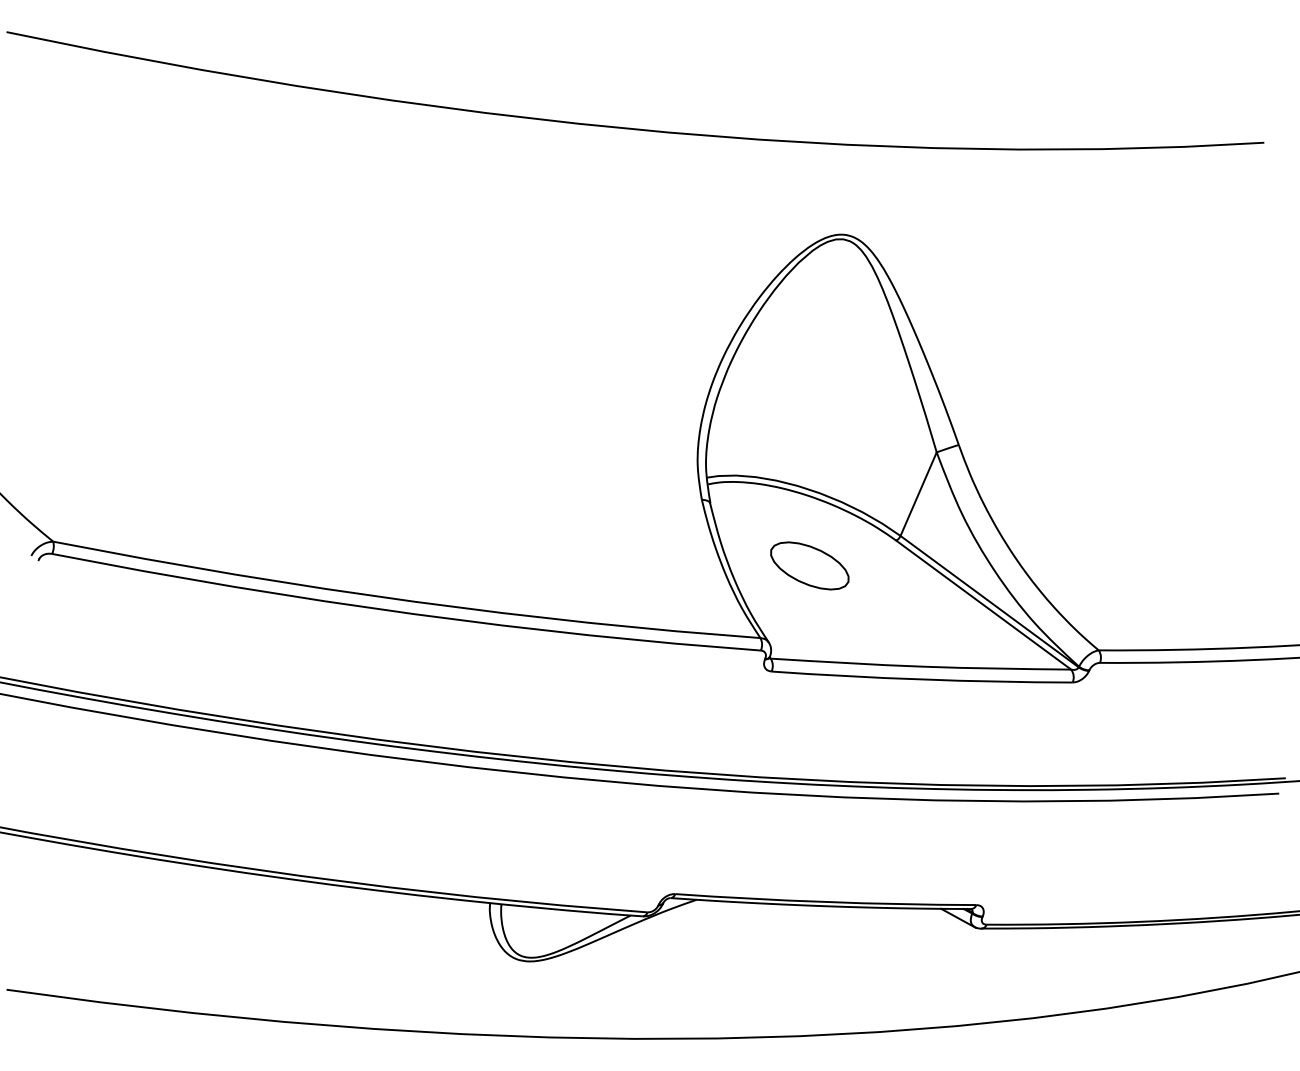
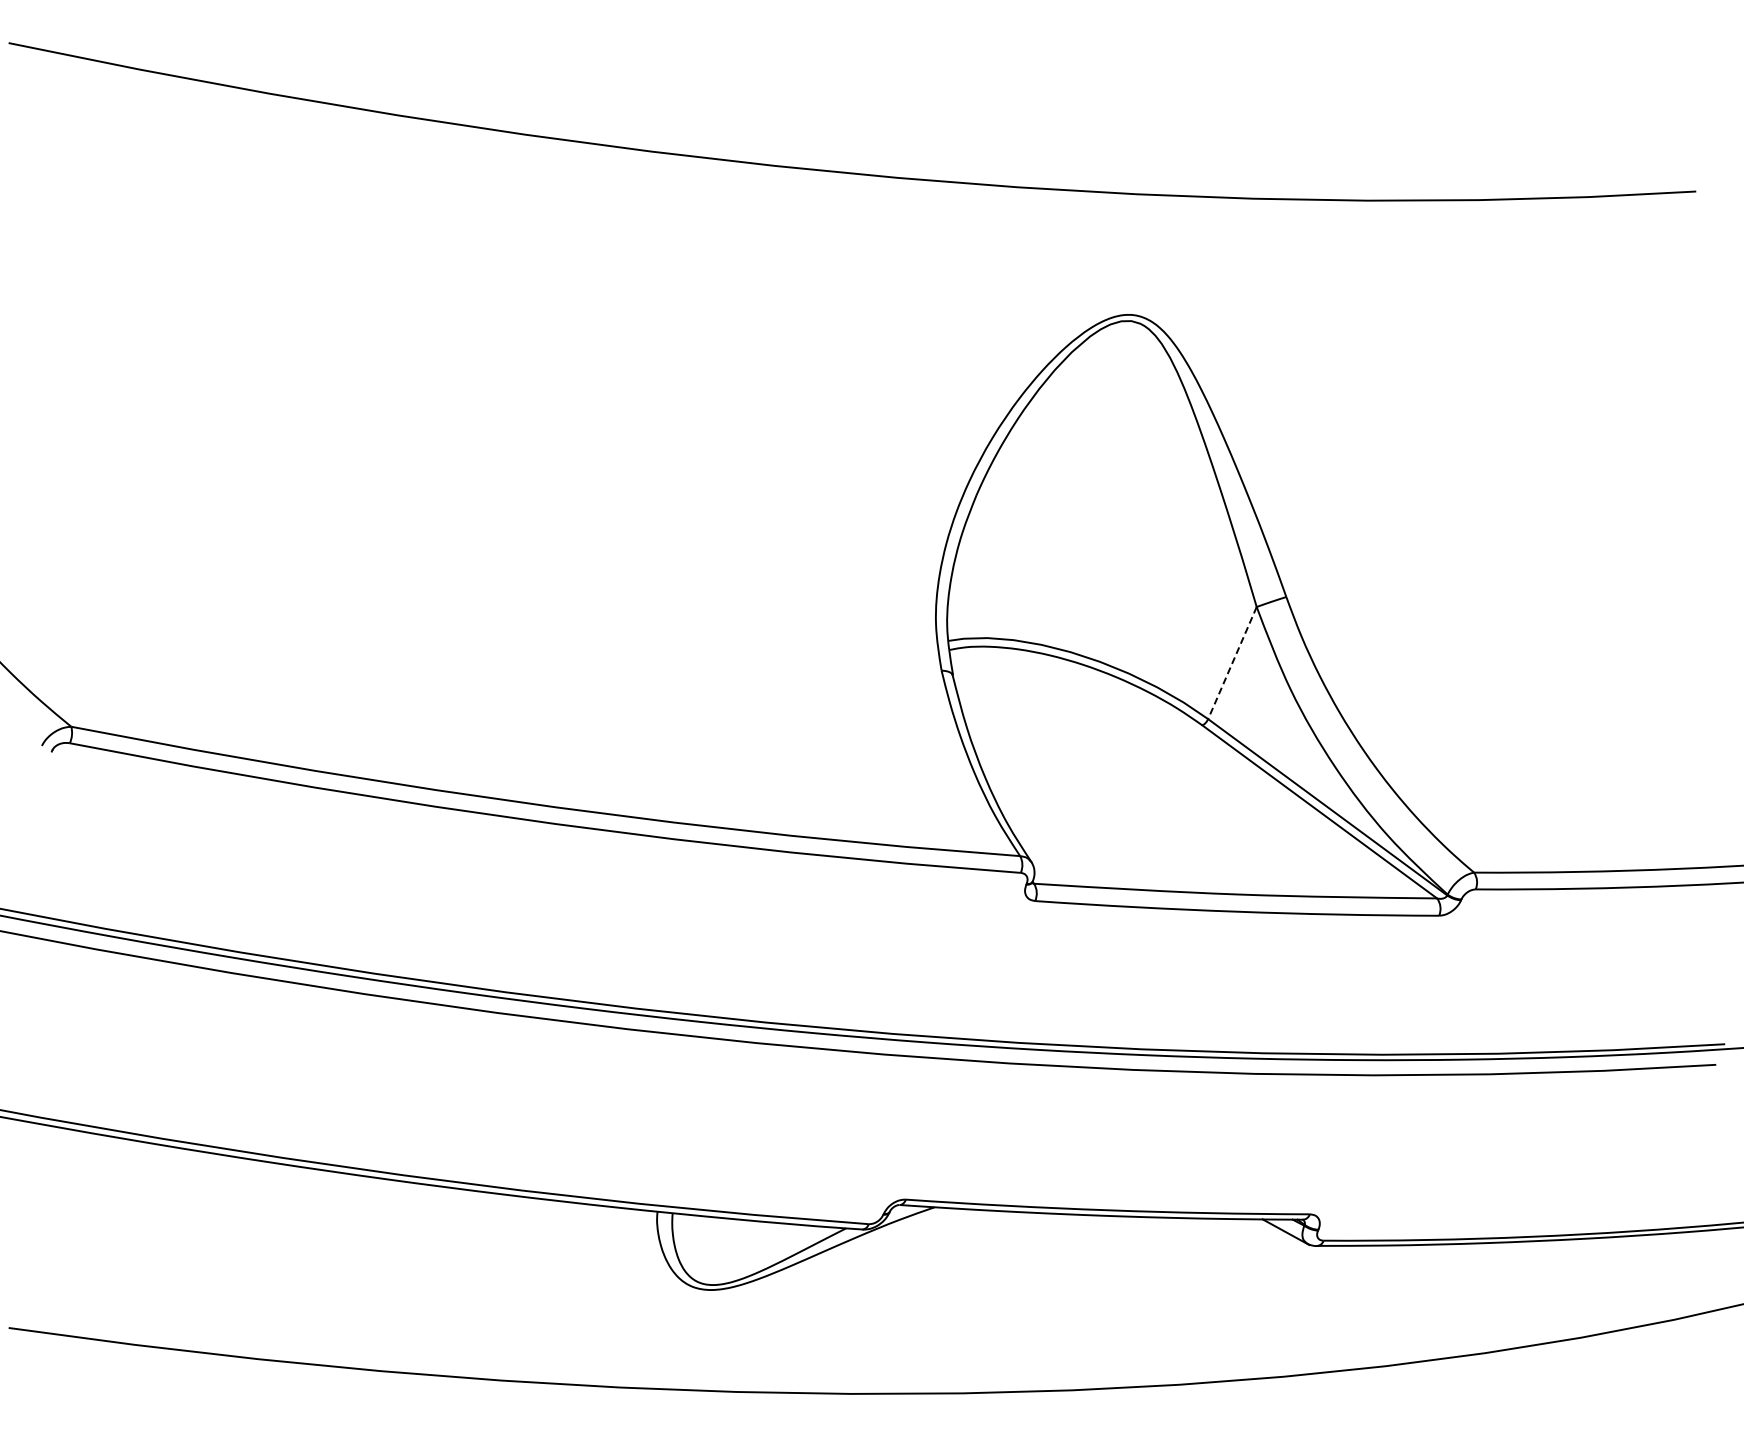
line: (918, 494) -> (1232, 663), solid -> dashed
part: (809, 565) -> (1086, 758), removed

